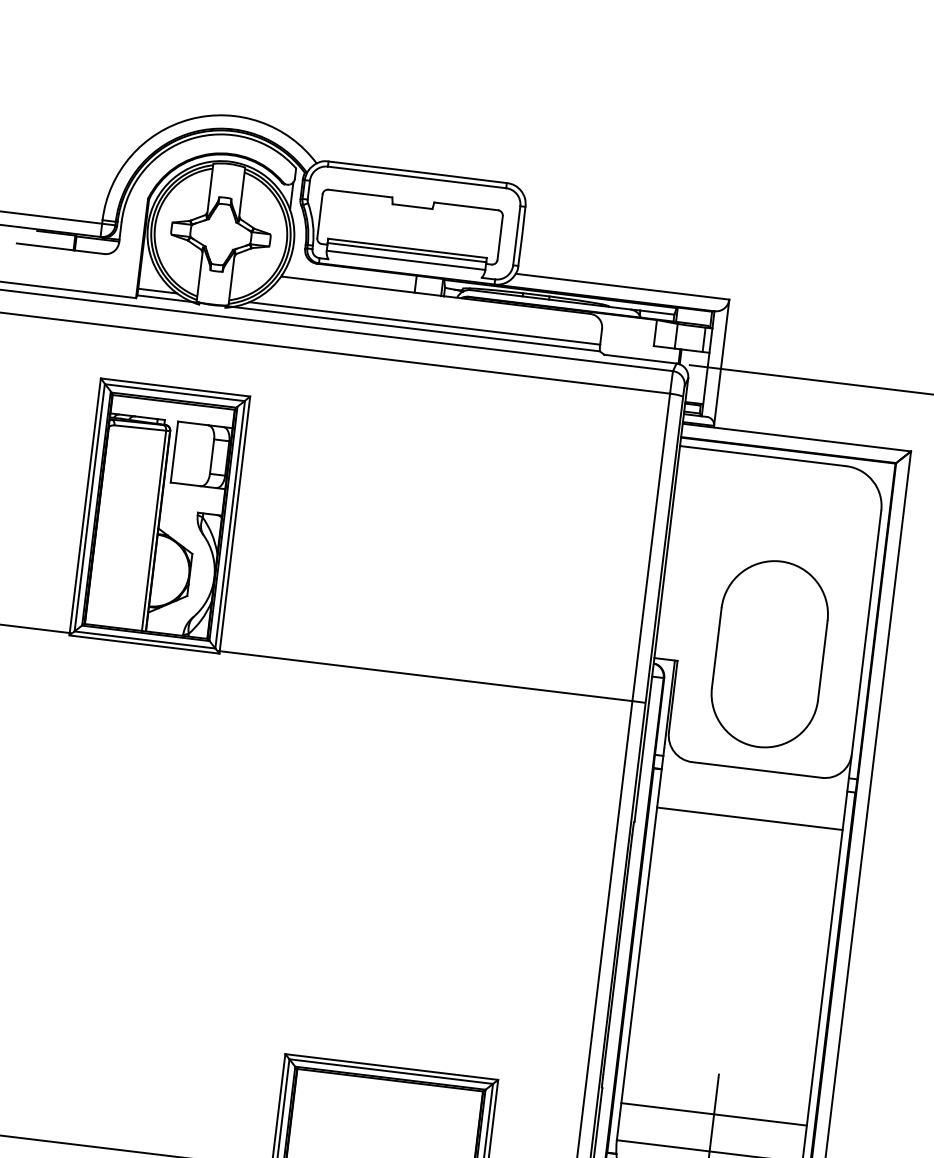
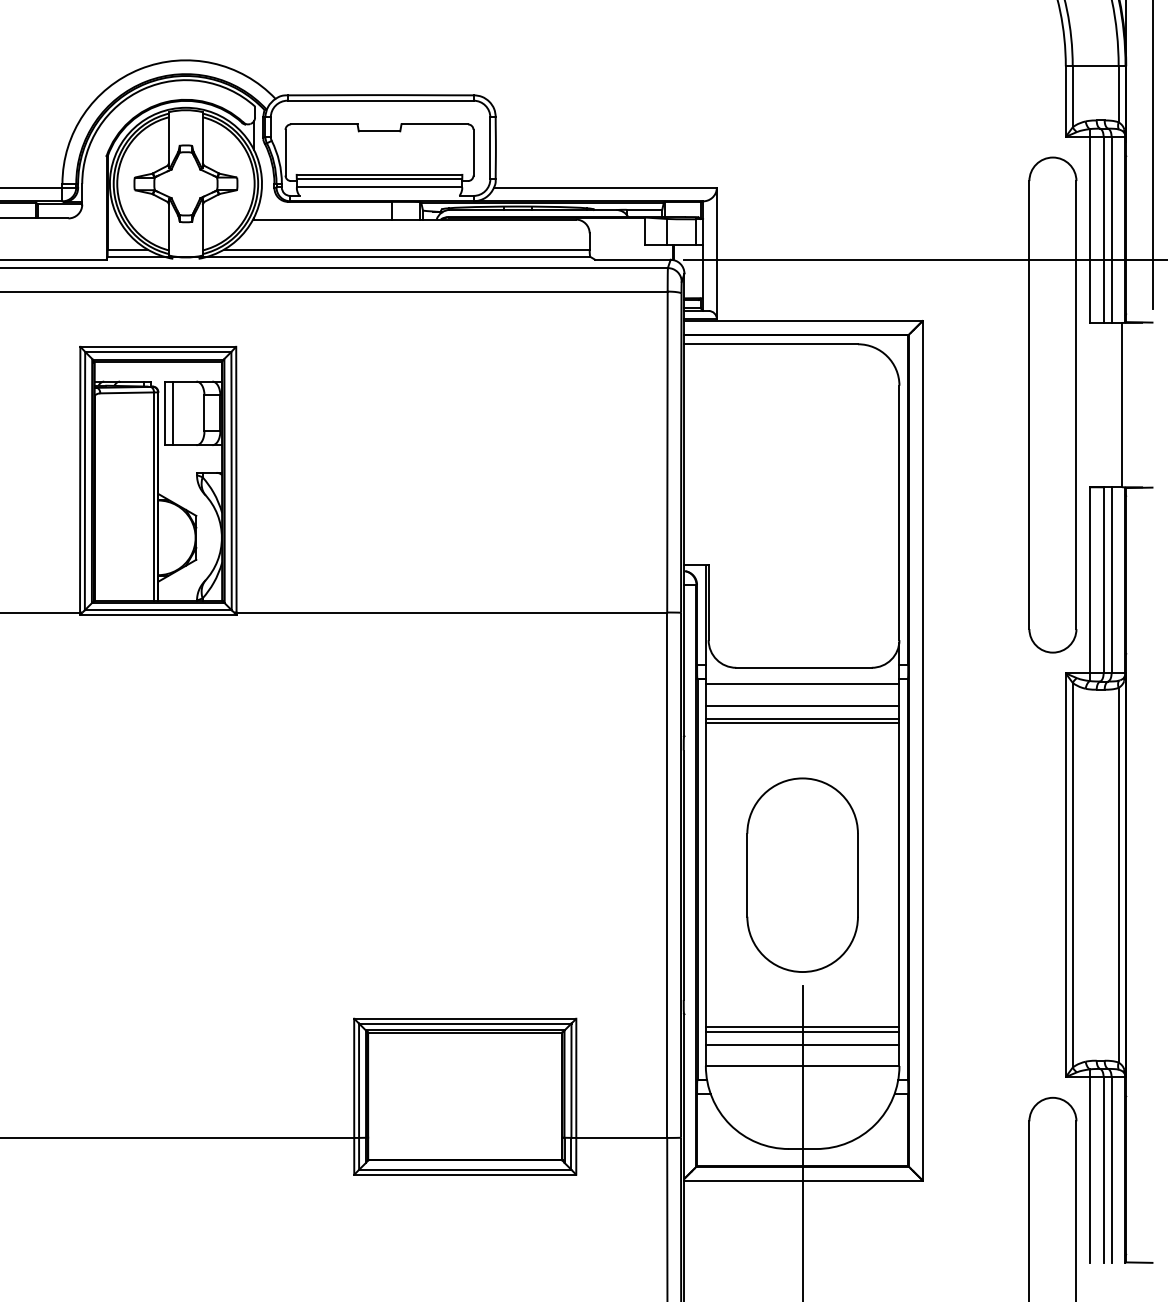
line: (181, 453) -> (172, 413), added
part: (769, 653) -> (802, 874), moved
line: (753, 785) -> (802, 684), added
line: (751, 805) -> (802, 705), added
line: (749, 823) -> (802, 723), added
line: (713, 1118) -> (802, 1031), added
line: (711, 1130) -> (802, 1044), added

